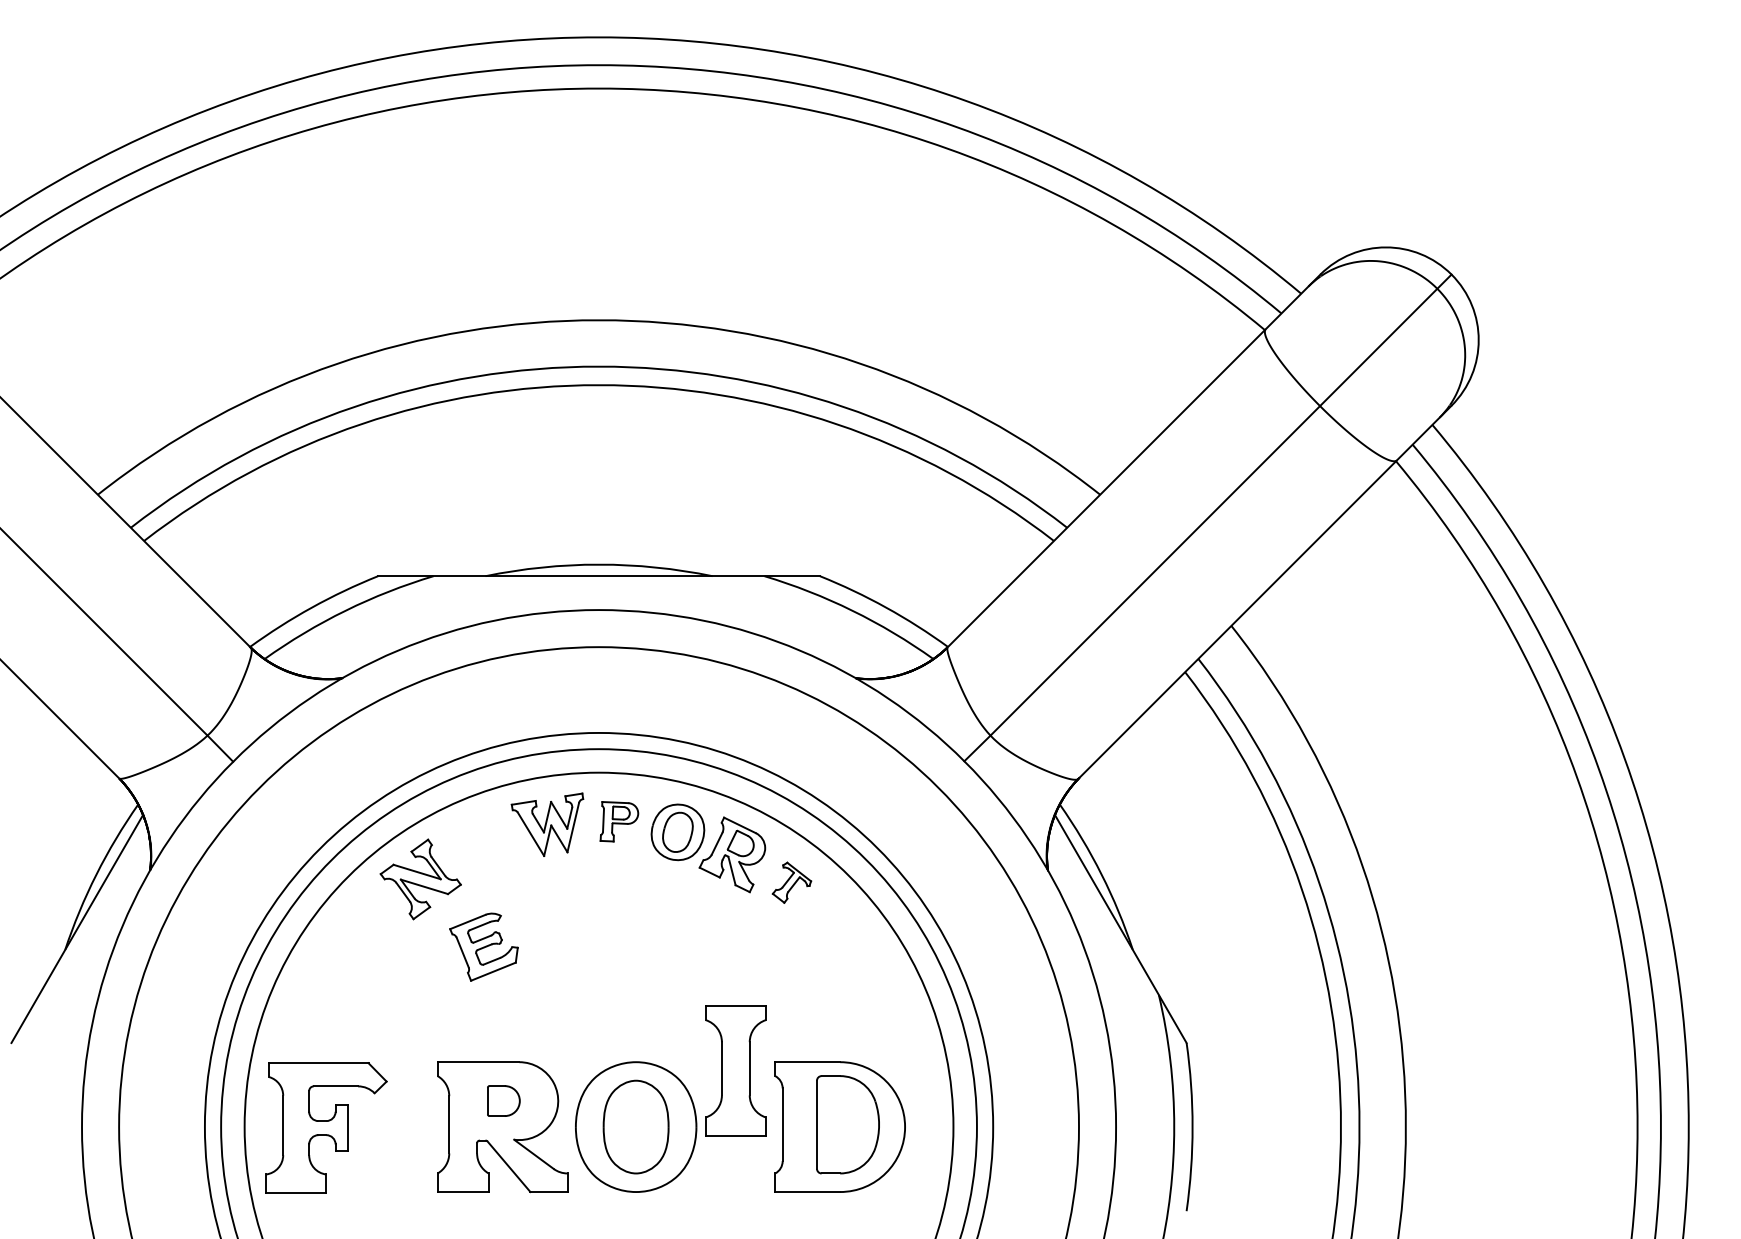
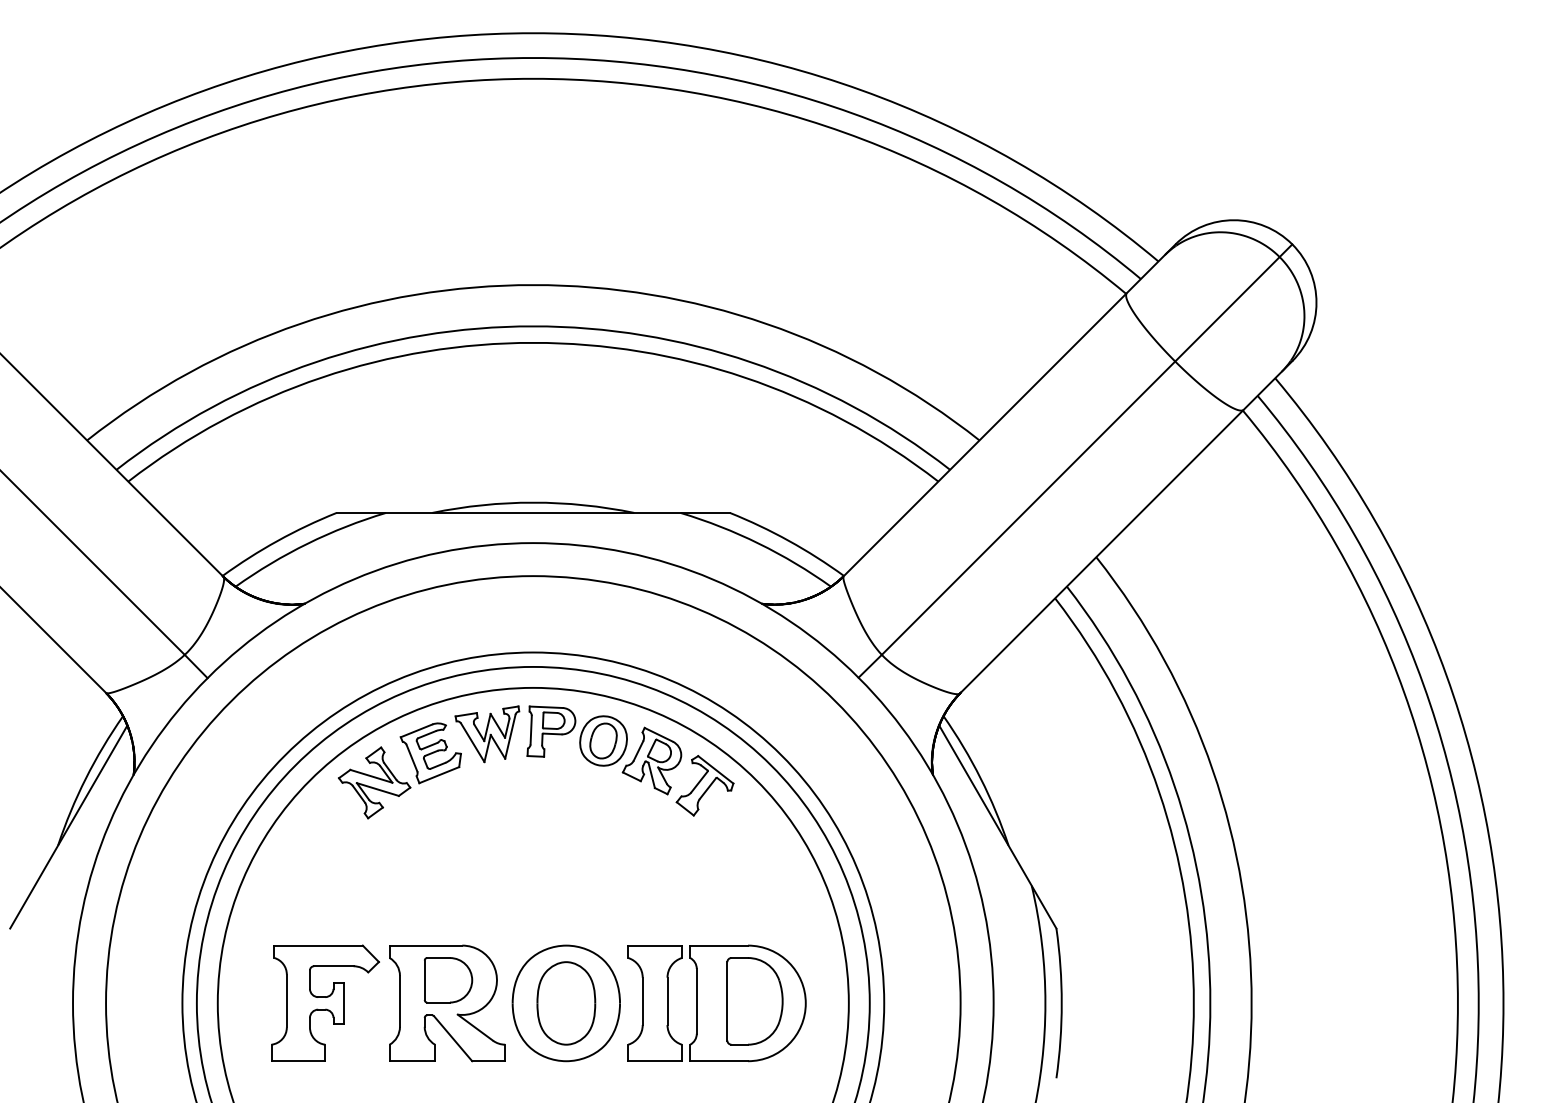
part: (619, 821) -> (551, 731), size x1.43
part: (791, 882) -> (704, 785), size x1.67
part: (483, 946) -> (430, 752), moved
part: (735, 1070) -> (654, 1002), moved
part: (503, 1100) -> (448, 979), size x1.67
part: (326, 1127) -> (325, 1002), moved

